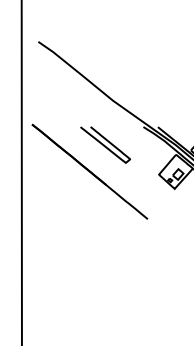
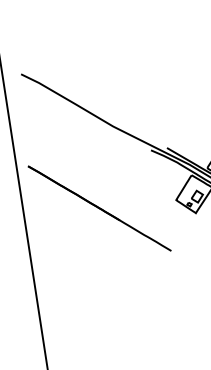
curve: (104, 144) -> (111, 176), removed

